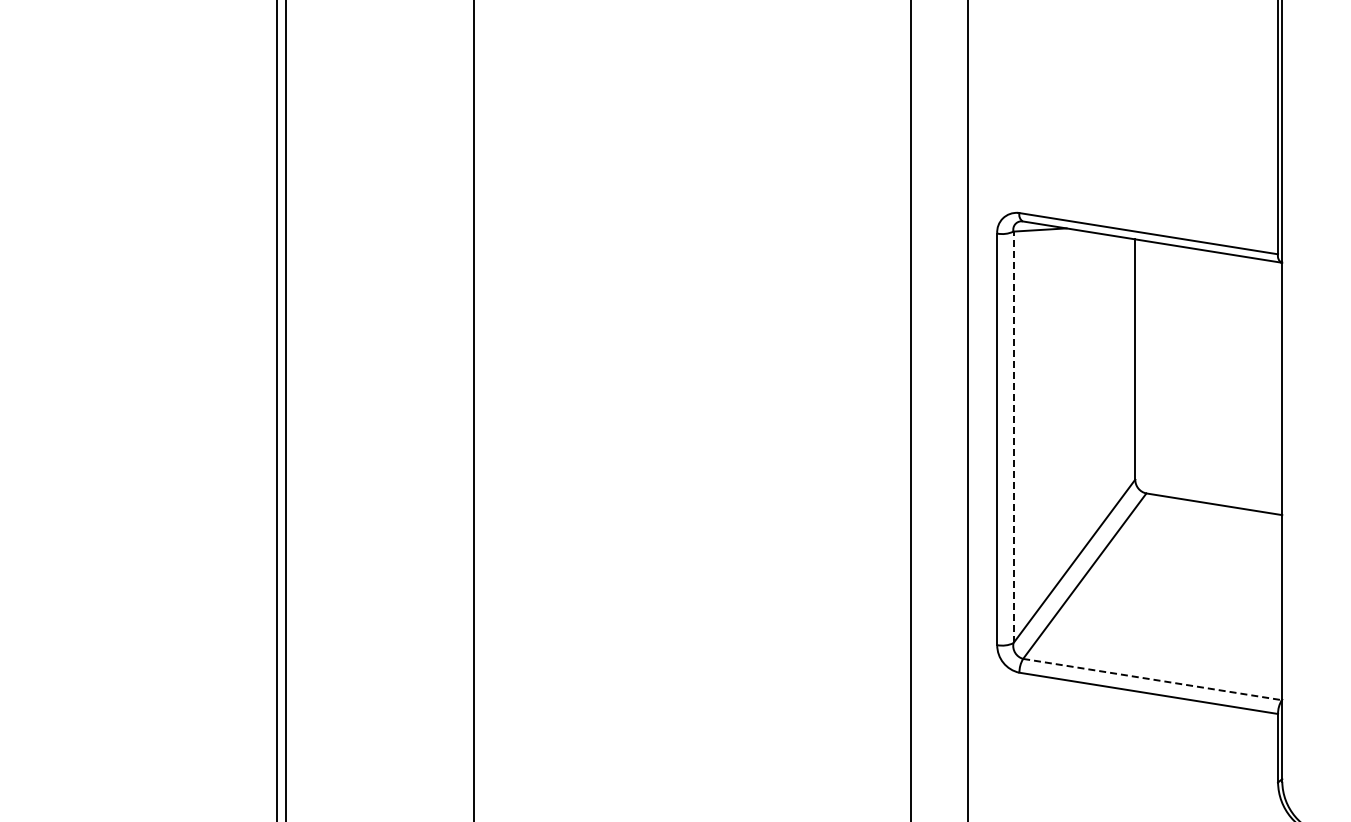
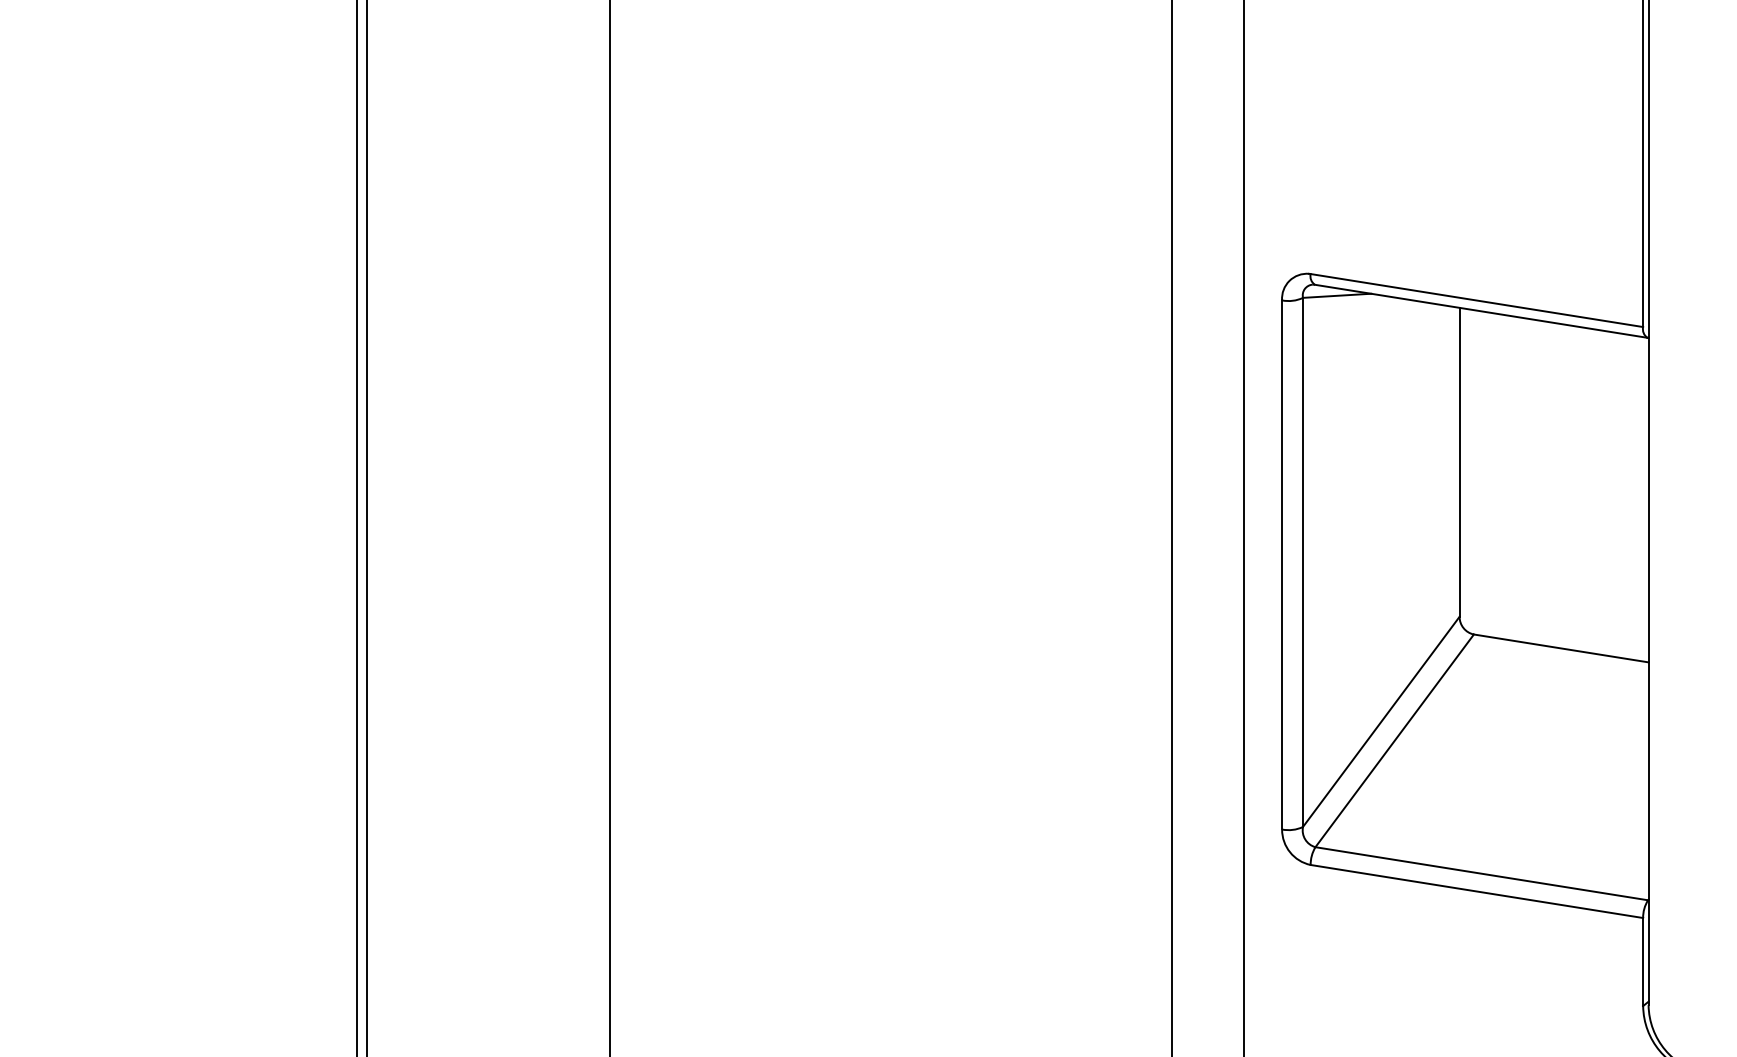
line: (1013, 437) -> (1303, 562), dashed -> solid
line: (1153, 679) -> (1483, 873), dashed -> solid

